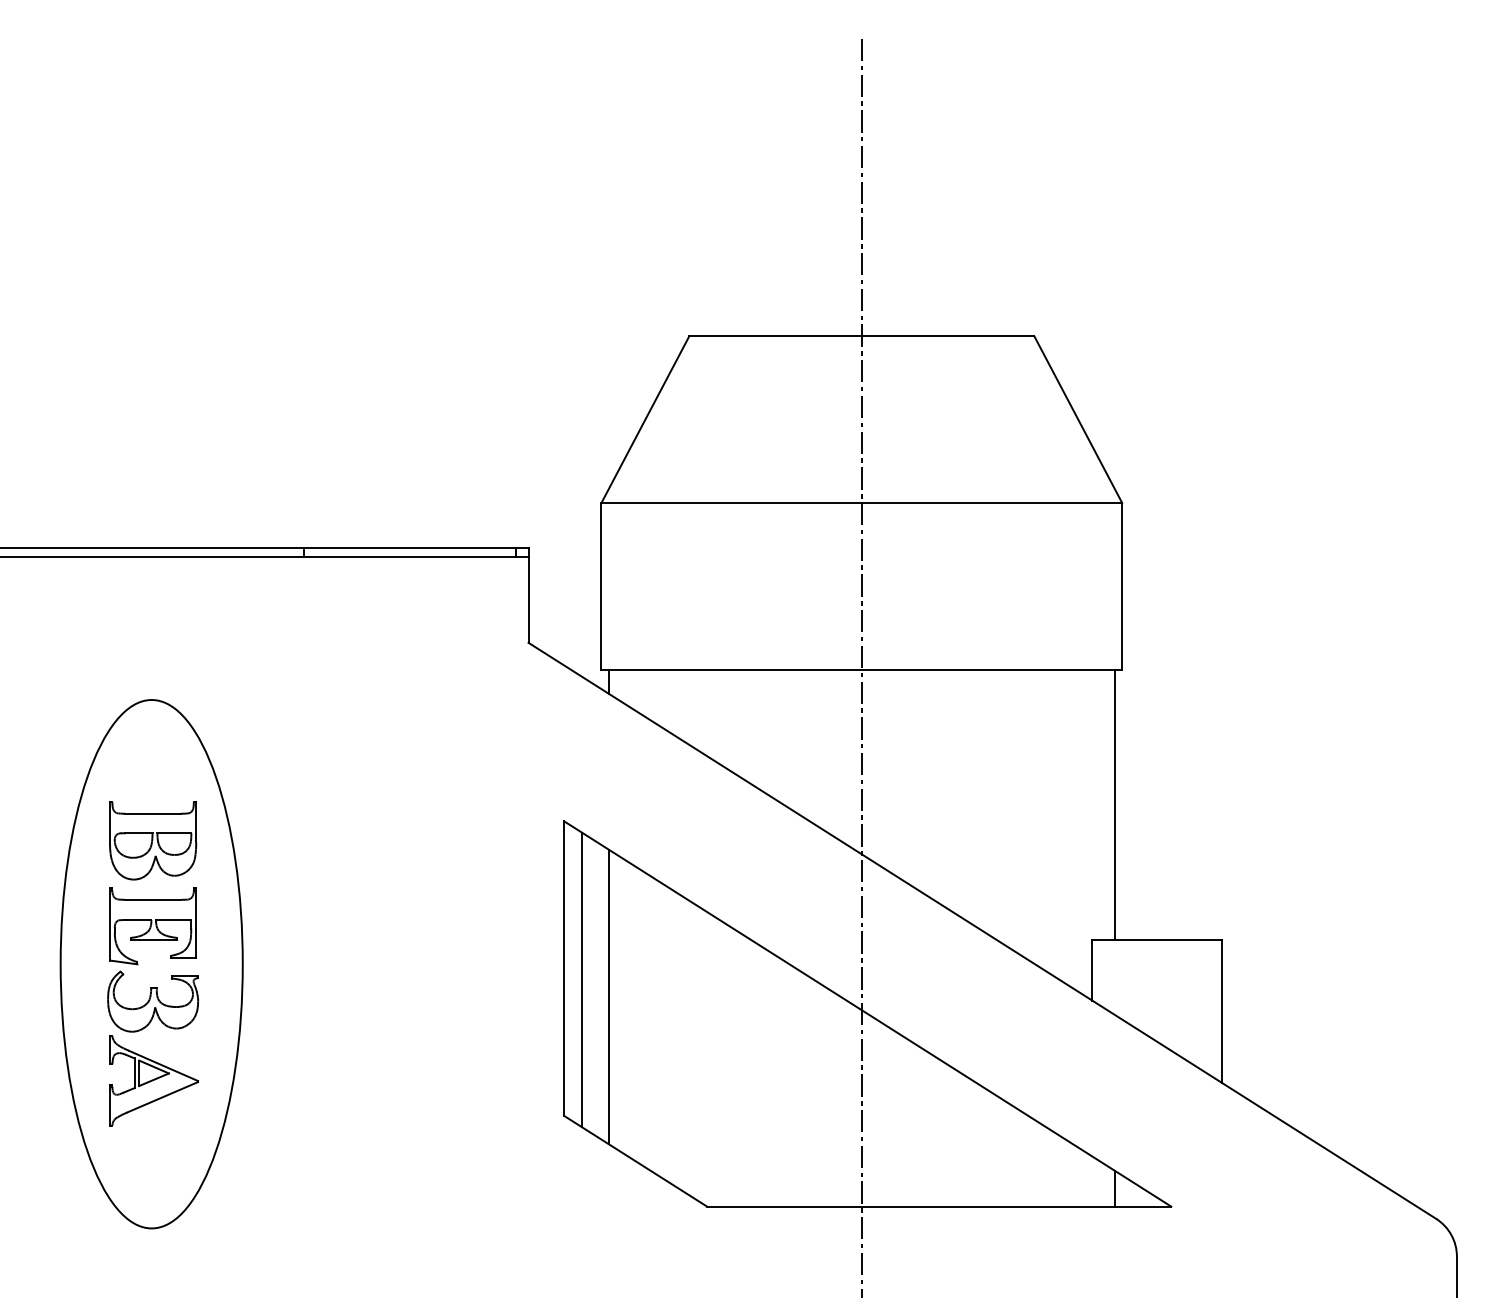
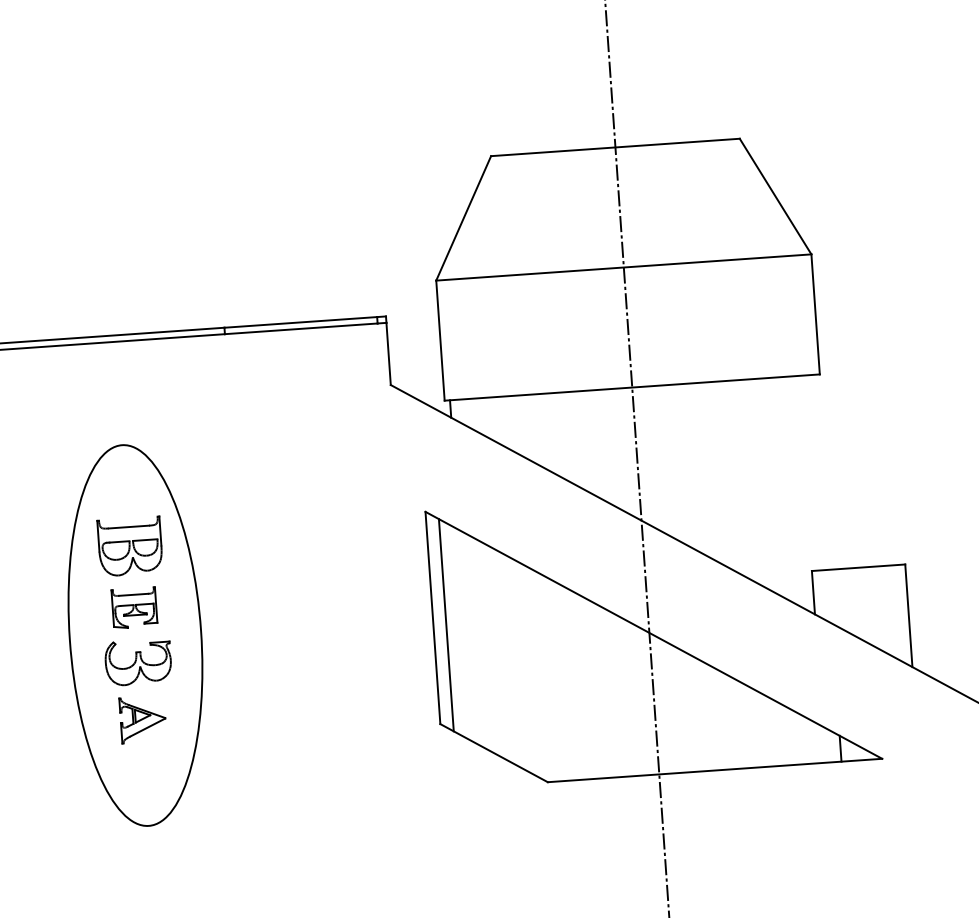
line: (1114, 804) -> (821, 471), removed
part: (152, 926) -> (134, 608), size x0.7
line: (608, 996) -> (466, 635), removed
part: (153, 1080) -> (142, 719), size x0.7

